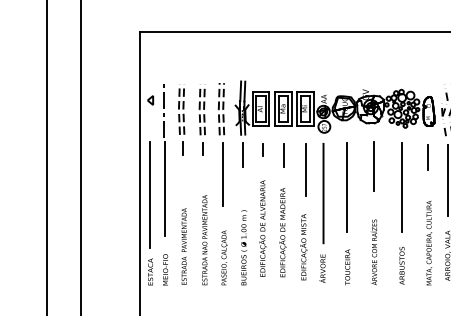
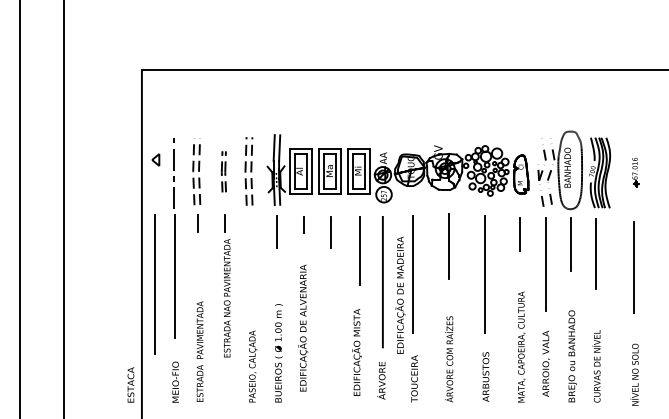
part: (202, 109) -> (223, 172), size x0.6
line: (221, 174) -> (249, 256), removed
text: (282, 231) -> (400, 294), moved
text: (204, 240) -> (226, 298), moved
text: (150, 271) -> (130, 384), moved

